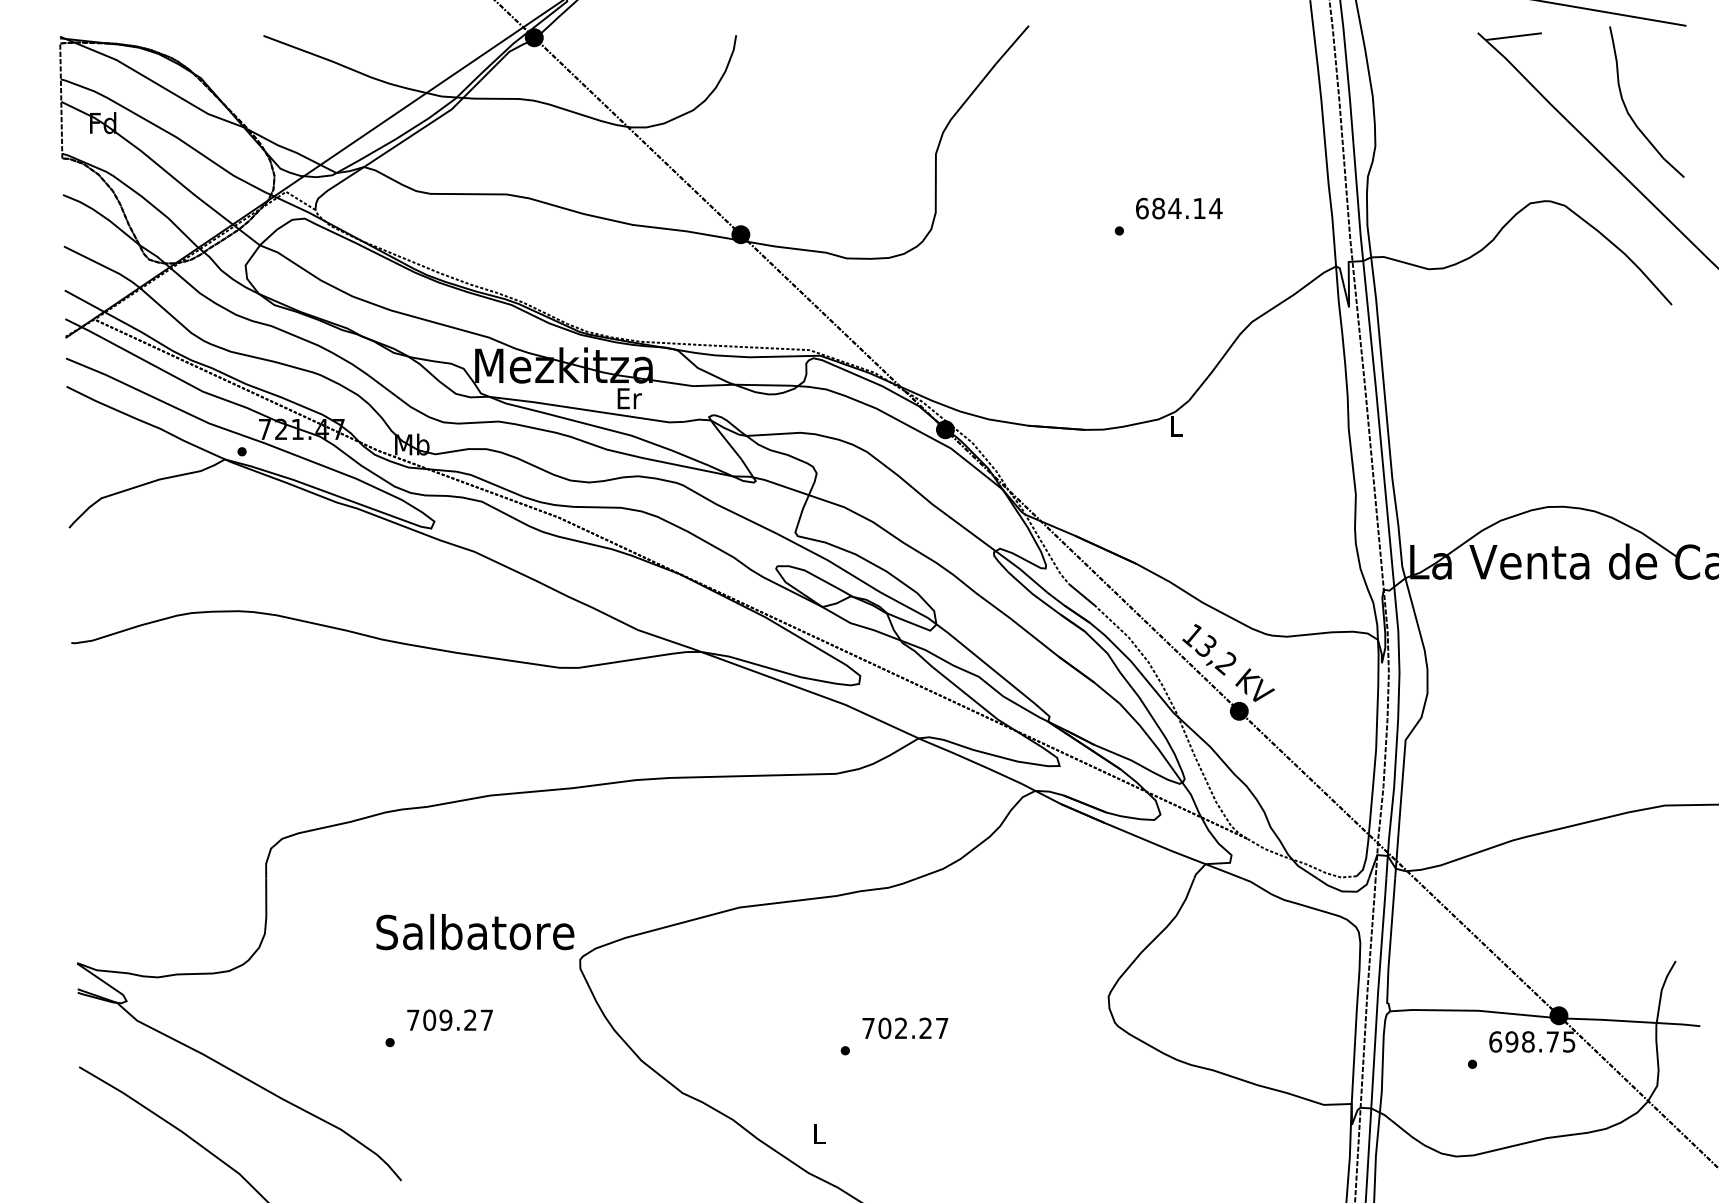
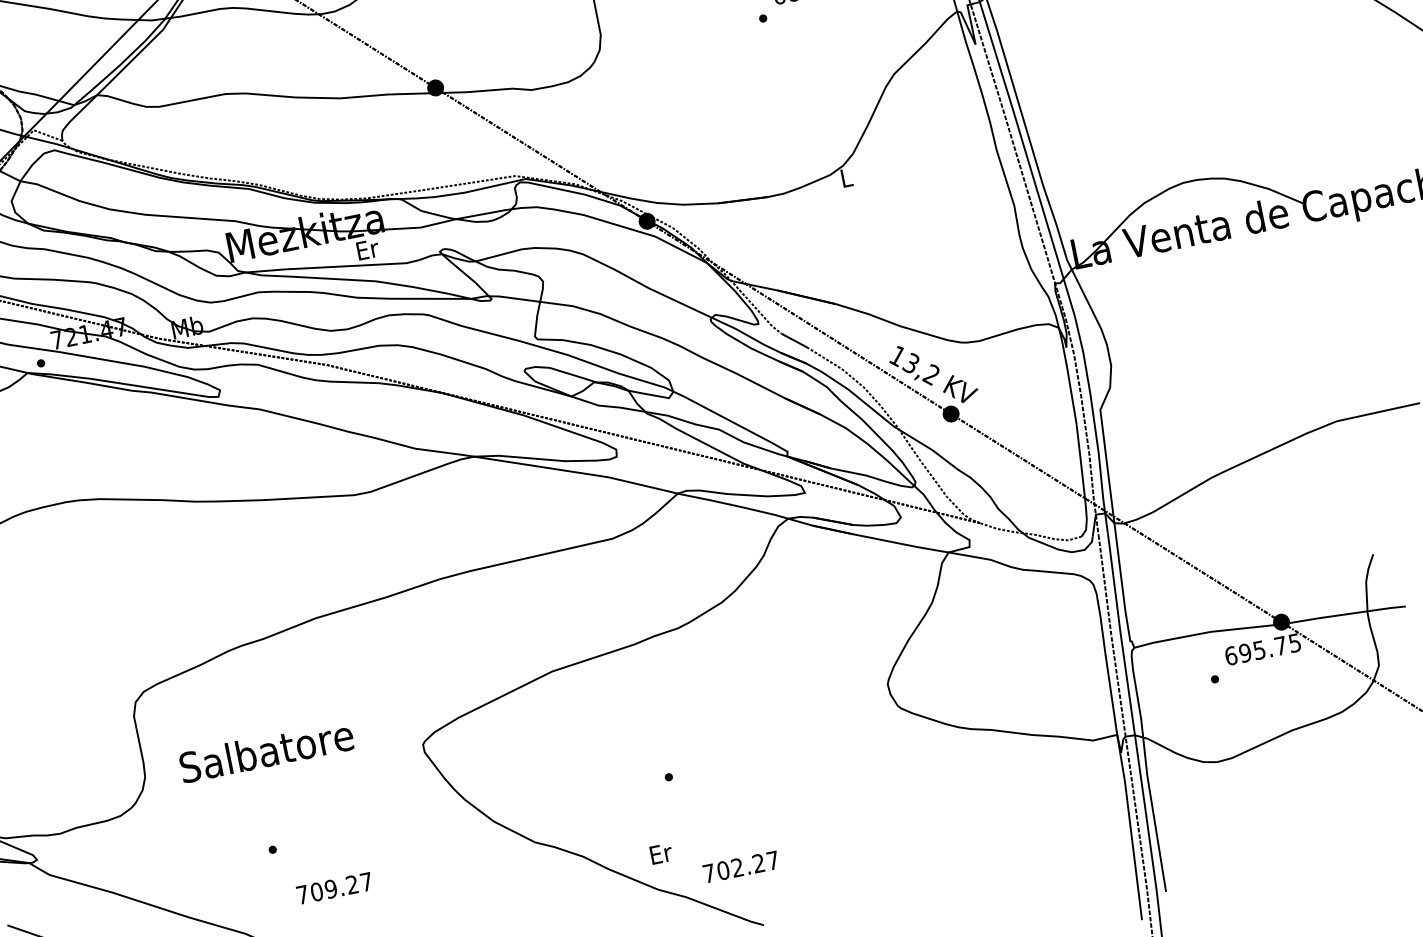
text: (475, 932) -> (266, 751), moved
text: (449, 1019) -> (334, 887), moved
text: (905, 1028) -> (741, 867), moved
text: (1528, 1041) -> (1259, 649), 698.75 -> 695.75
text: (820, 1133) -> (661, 853), L -> Er

